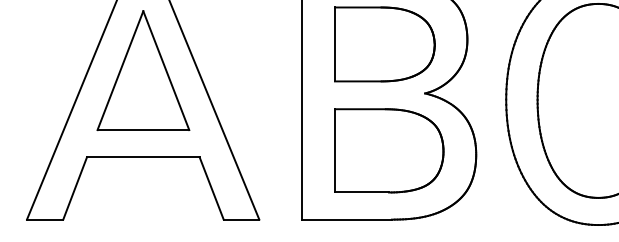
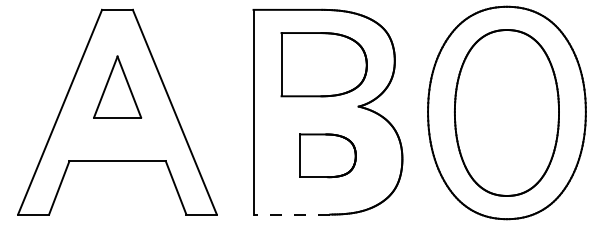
part: (143, 69) -> (117, 86), size x0.6
part: (388, 150) -> (327, 155), size x0.6
line: (346, 219) -> (291, 214), solid -> dashed

